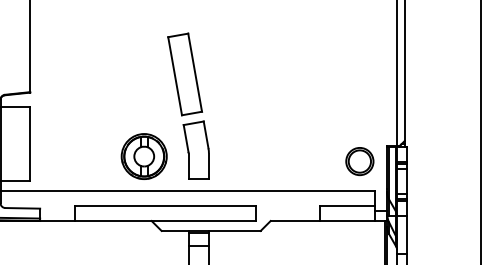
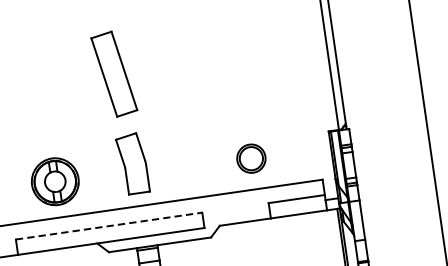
part: (184, 74) -> (113, 74), moved
part: (143, 156) -> (54, 181), moved
part: (359, 161) -> (251, 158), moved
line: (165, 206) -> (109, 226), solid -> dashed

